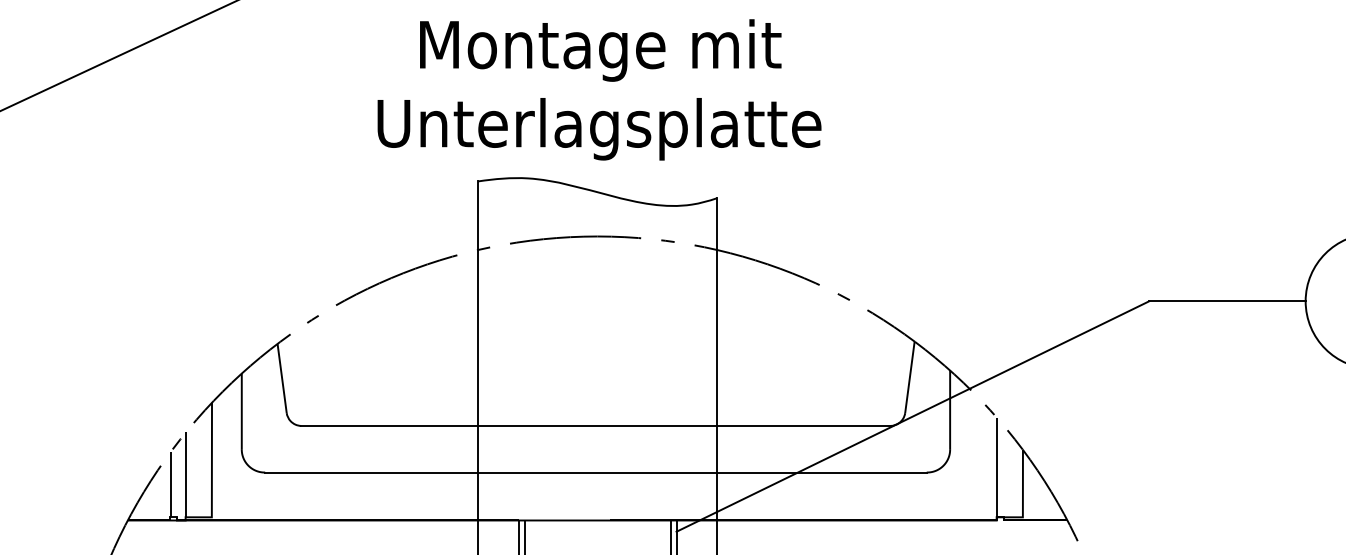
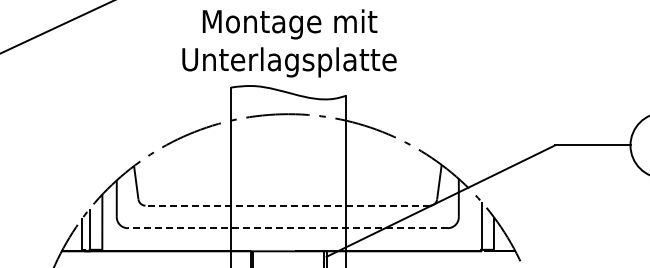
line: (595, 425) -> (287, 205), solid -> dashed
line: (595, 473) -> (287, 228), solid -> dashed

